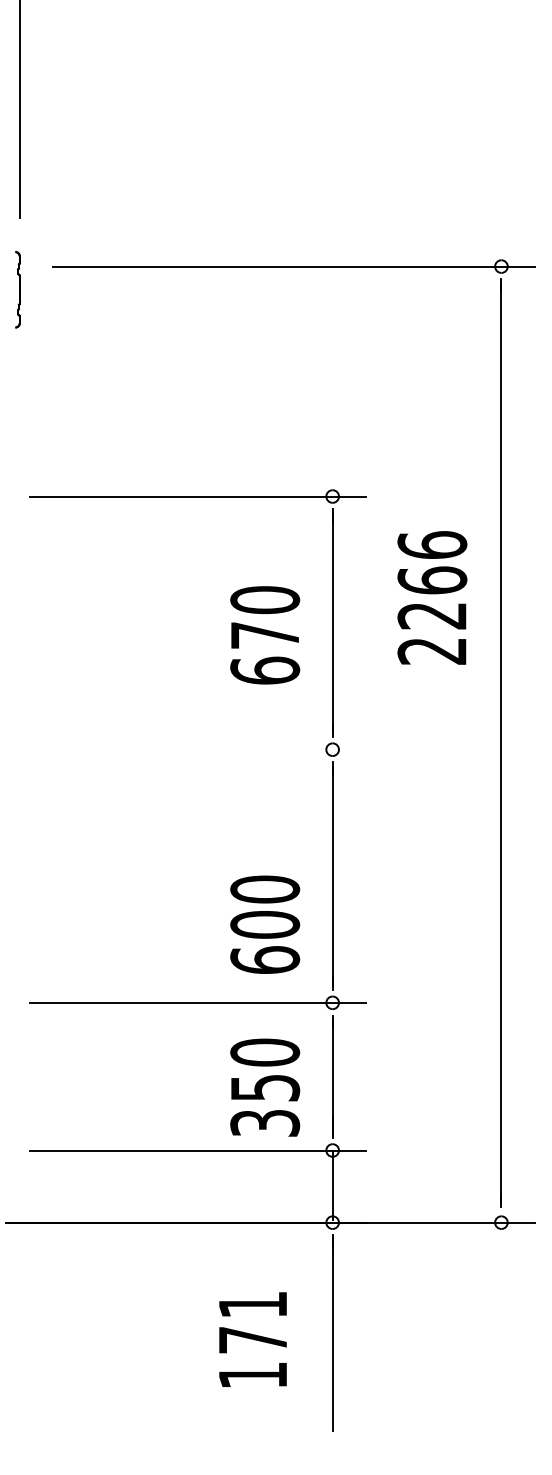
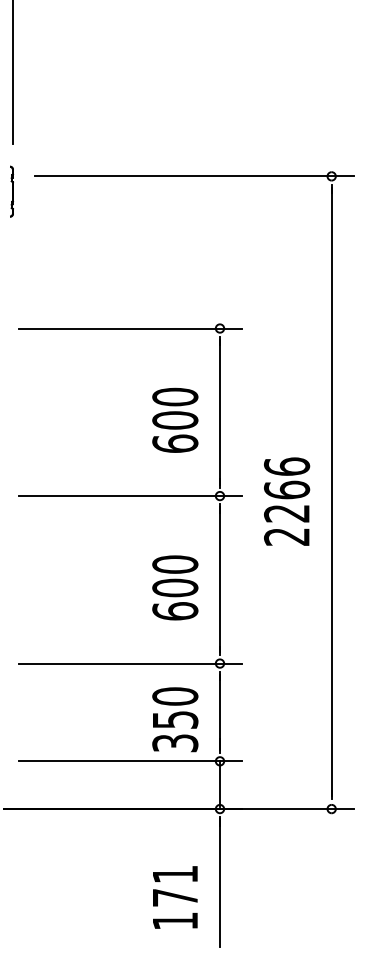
text: (433, 597) -> (287, 501), moved
text: (265, 635) -> (175, 420), 670 -> 600
line: (197, 750) -> (130, 496), added
text: (265, 924) -> (175, 587), moved
text: (253, 1339) -> (175, 897), moved

